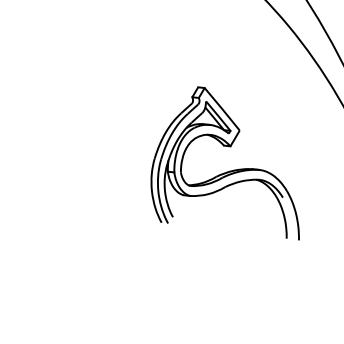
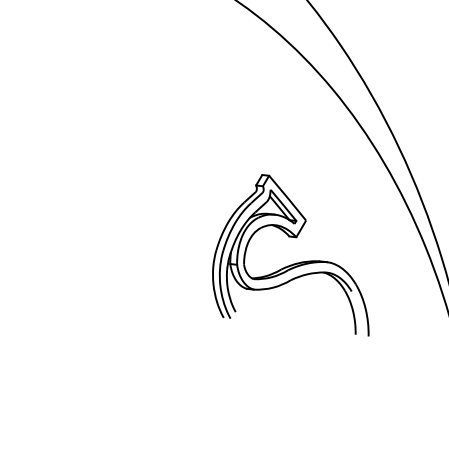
part: (227, 171) -> (293, 263), moved

